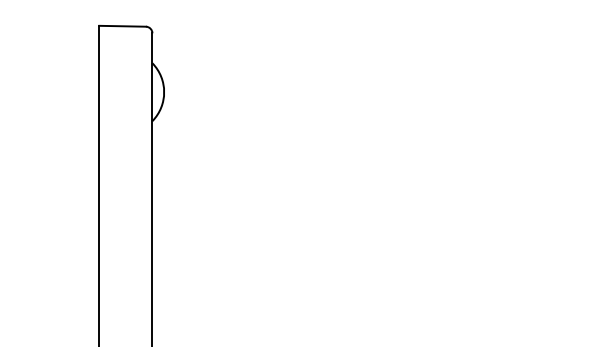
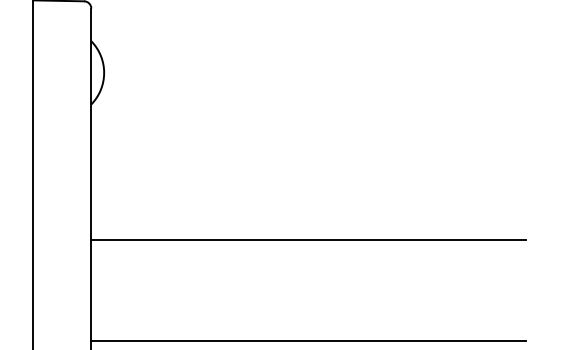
line: (351, 244) -> (308, 239), added
line: (351, 337) -> (308, 340), added

